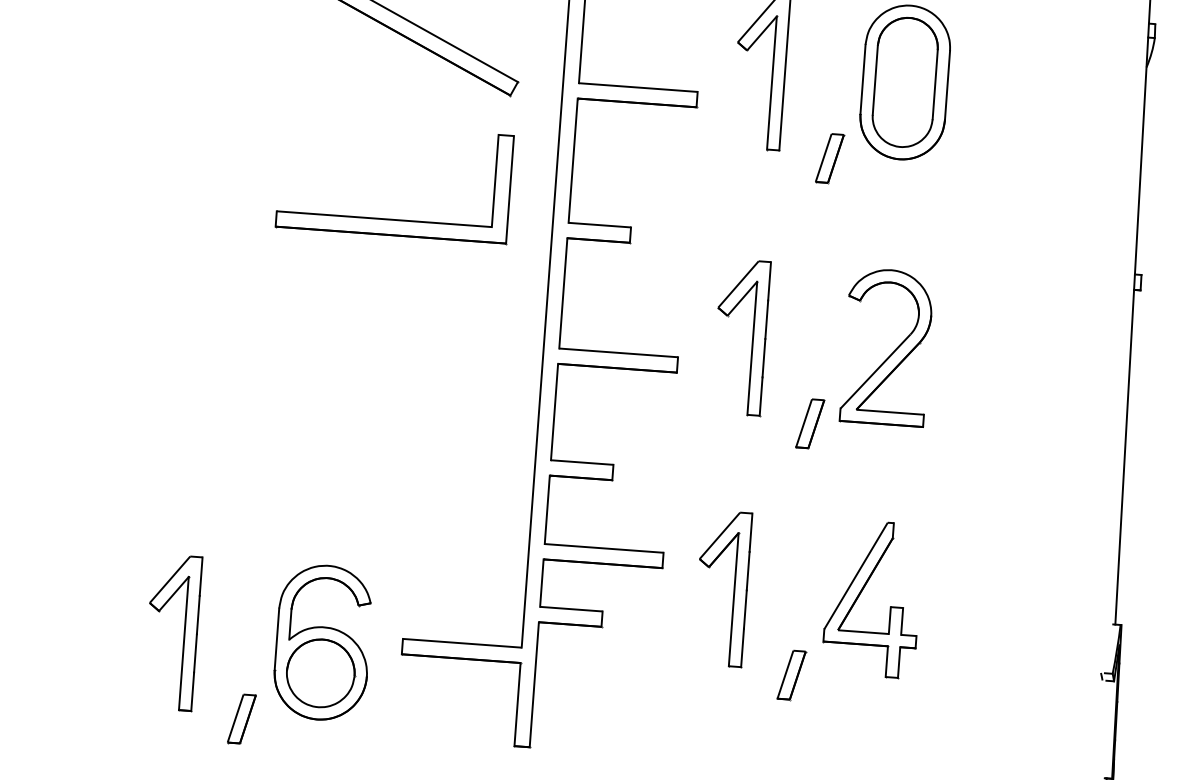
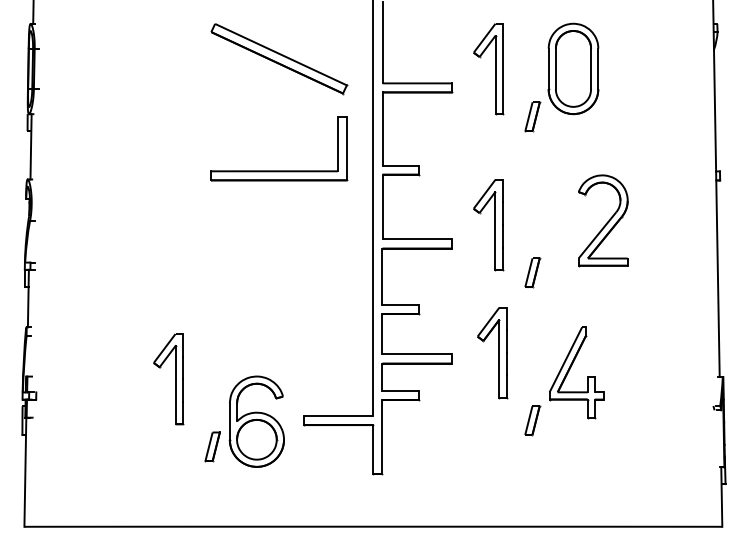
part: (887, 347) -> (603, 220), moved
part: (722, 589) -> (492, 353), moved
part: (184, 633) -> (175, 379), moved
part: (241, 718) -> (212, 446), moved

